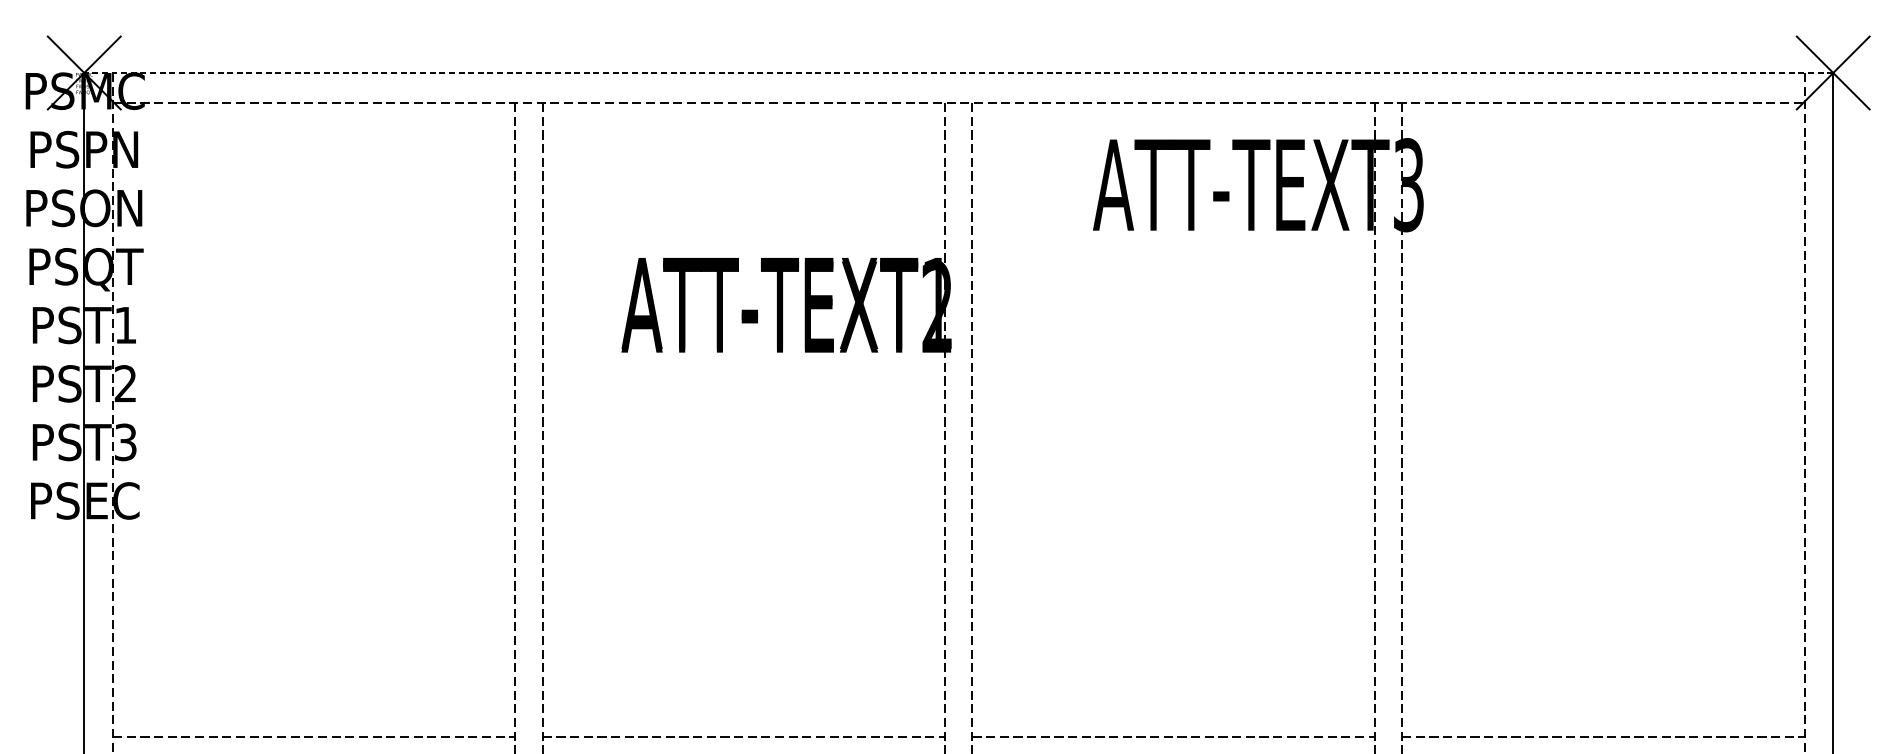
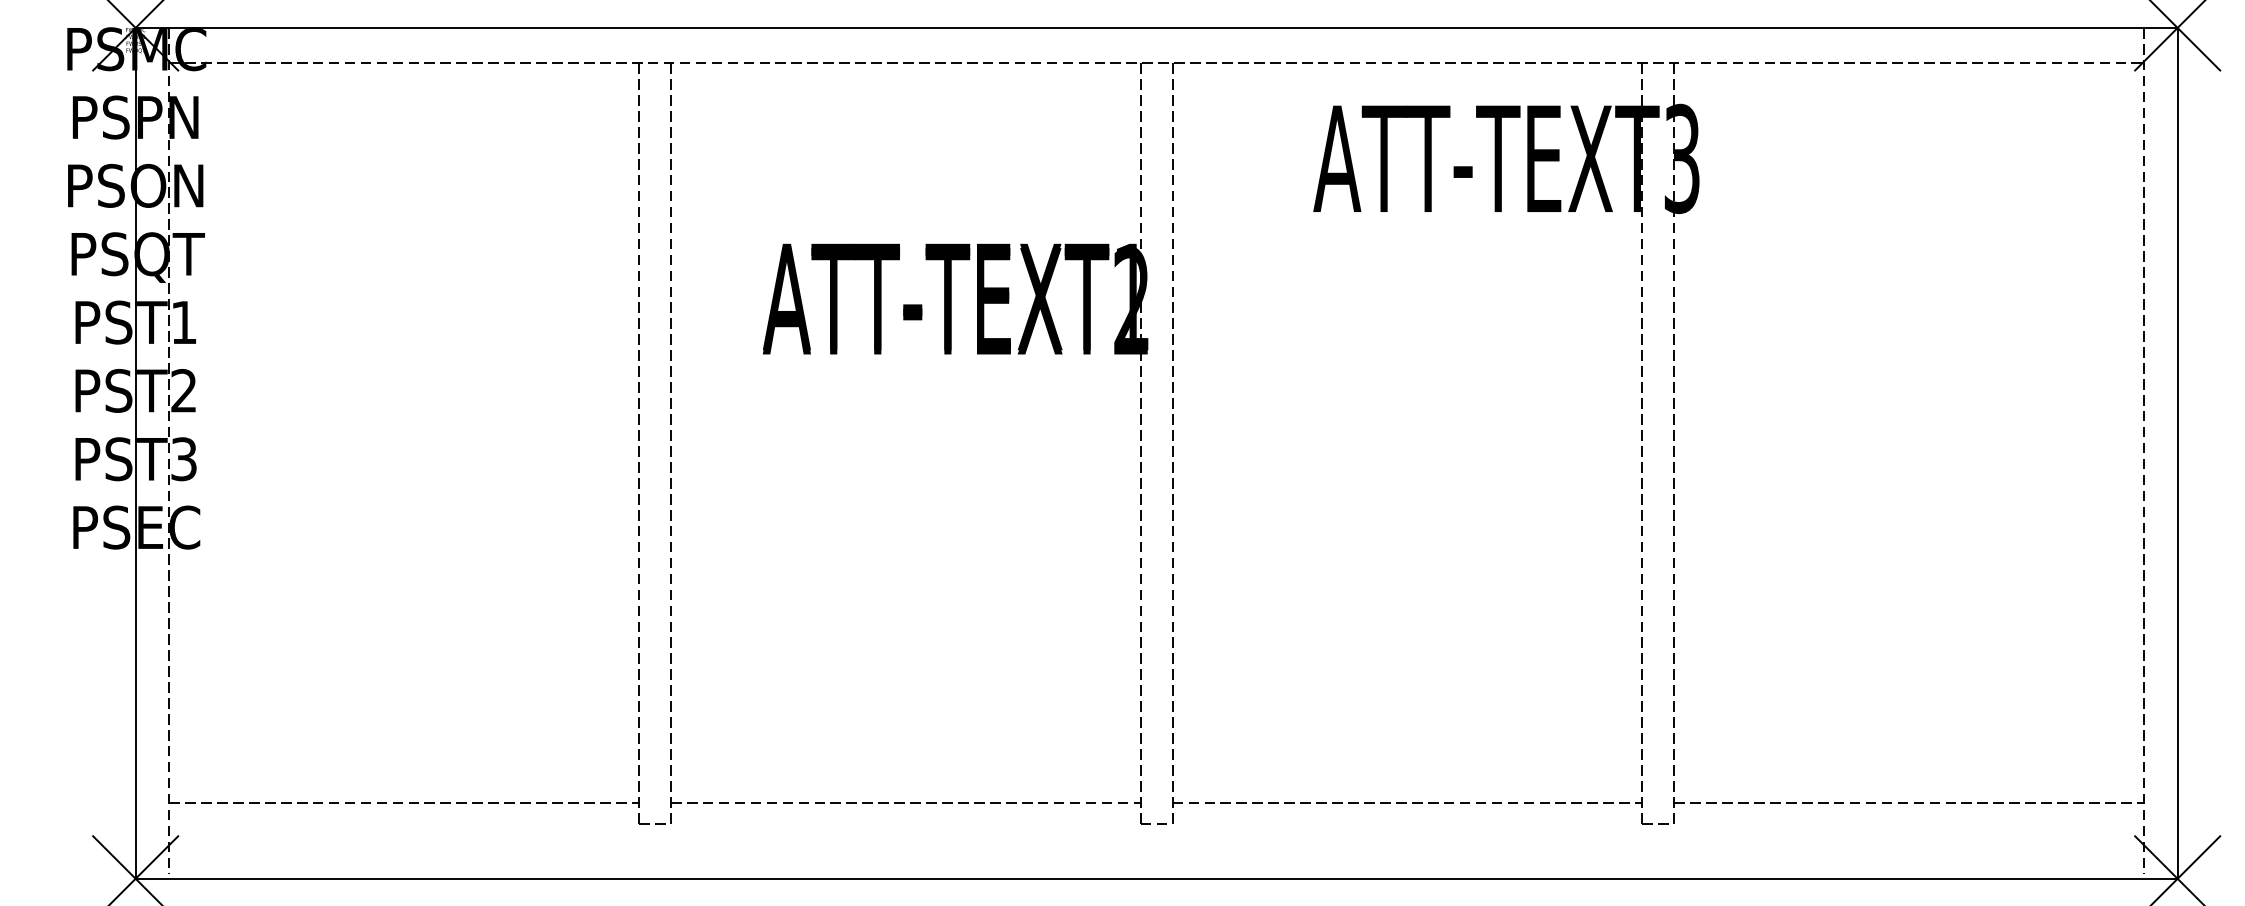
line: (958, 72) -> (1156, 27), dashed -> solid

